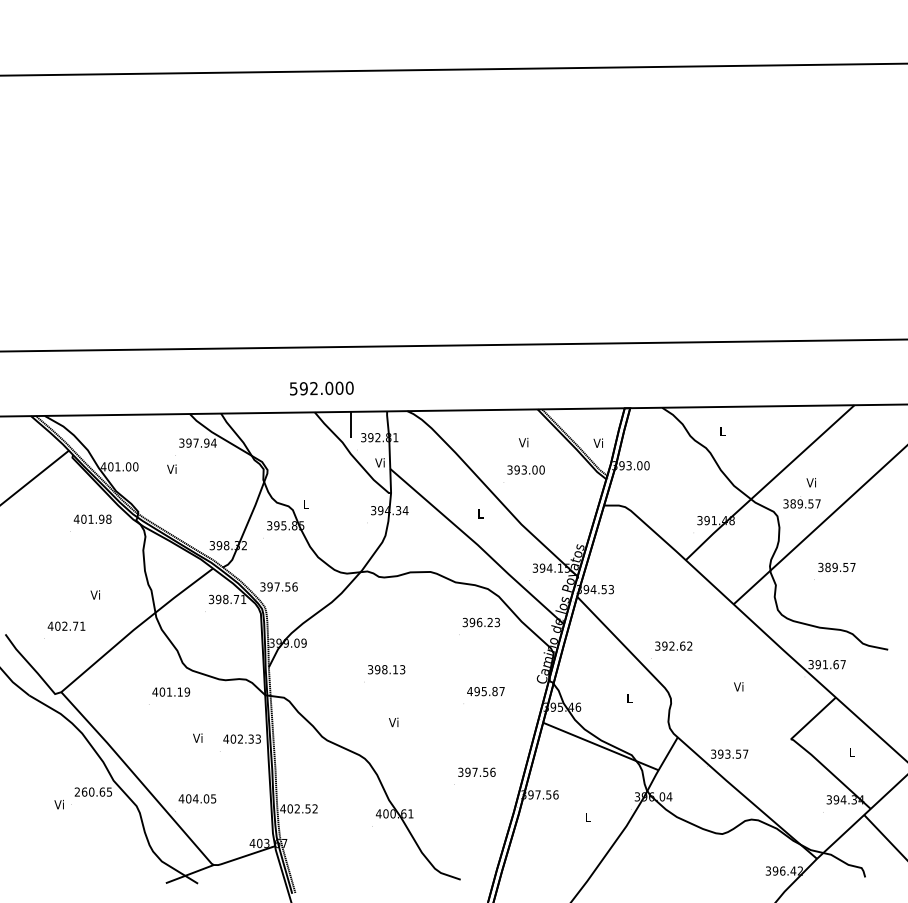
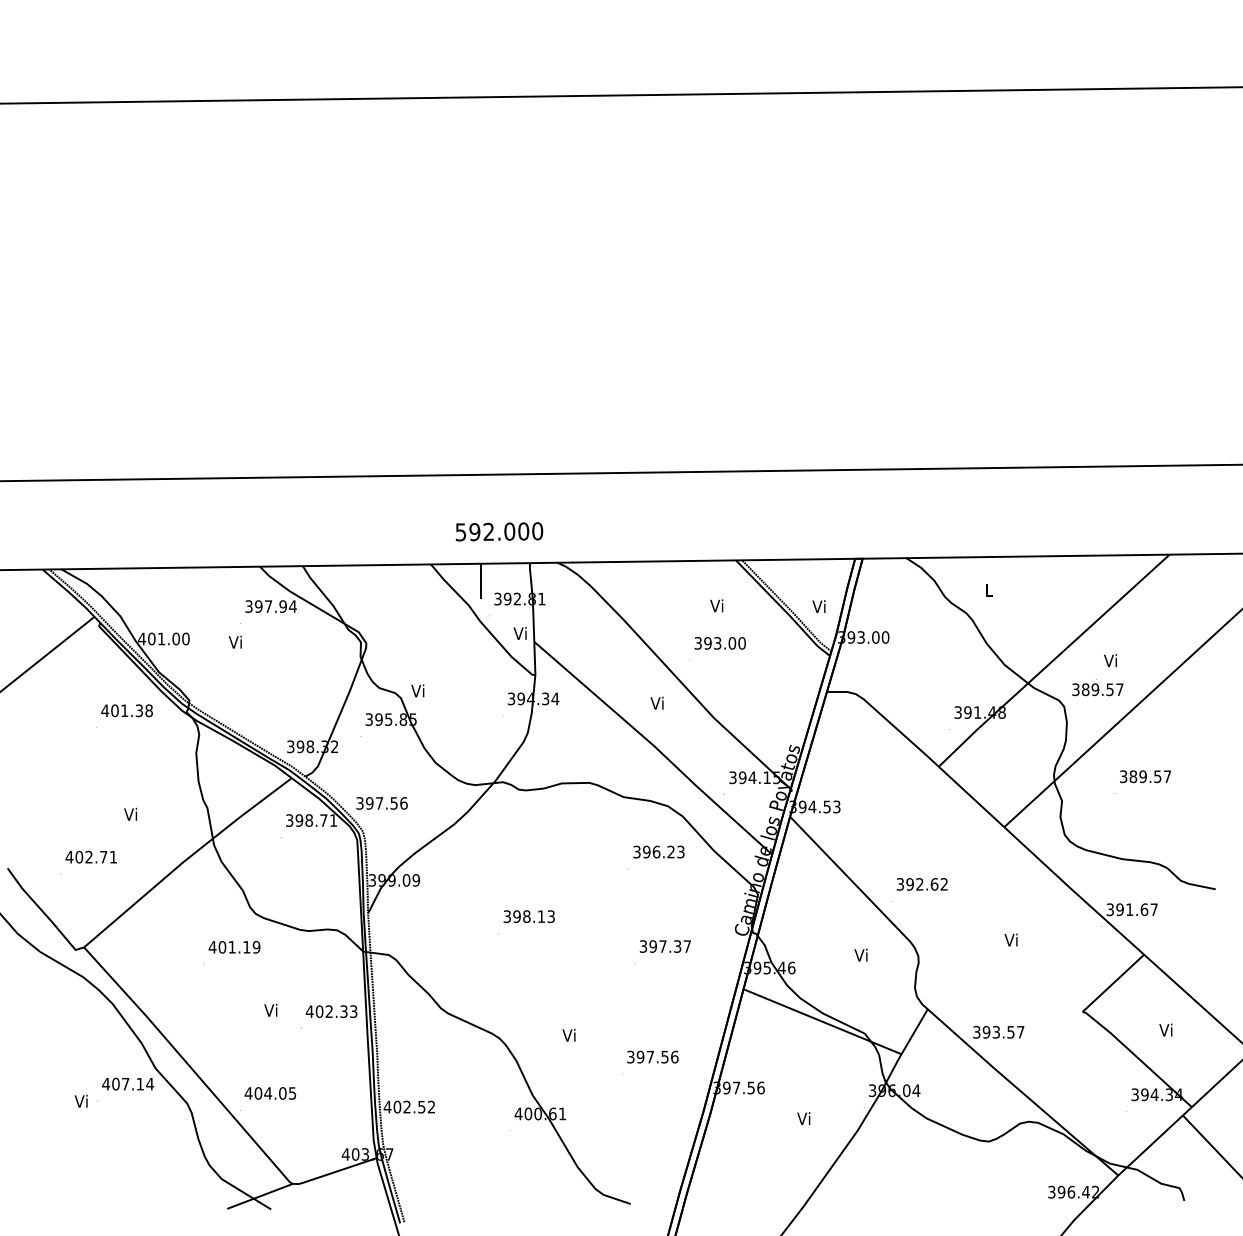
text: (321, 388) -> (499, 531), moved
text: (304, 504) -> (416, 690), L -> Vi
text: (479, 513) -> (656, 702), L -> Vi
text: (101, 518) -> (139, 709), 401.98 -> 401.38
text: (482, 691) -> (660, 946), 495.87 -> 397.37
text: (628, 697) -> (860, 954), L -> Vi
text: (393, 722) -> (568, 1035), moved
text: (851, 752) -> (1165, 1029), L -> Vi
text: (93, 791) -> (128, 1083), 260.65 -> 407.14
text: (586, 816) -> (802, 1117), L -> Vi

